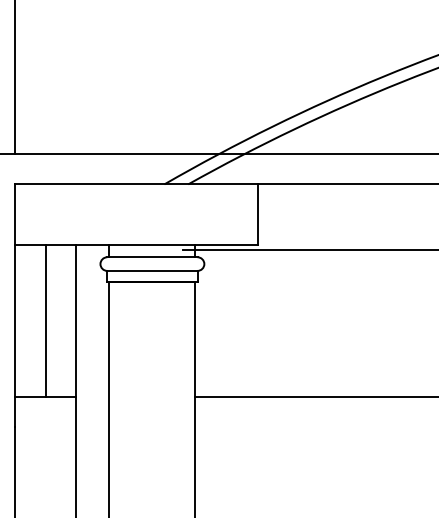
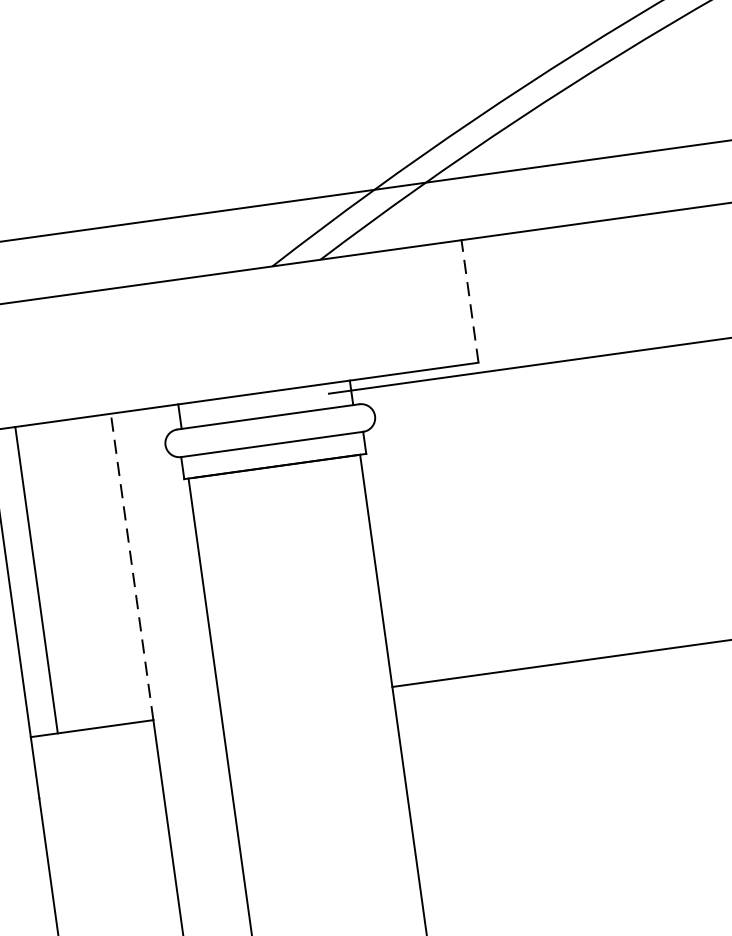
line: (258, 214) -> (470, 300), solid -> dashed
line: (45, 321) -> (36, 581), moved
line: (76, 321) -> (133, 567), solid -> dashed

